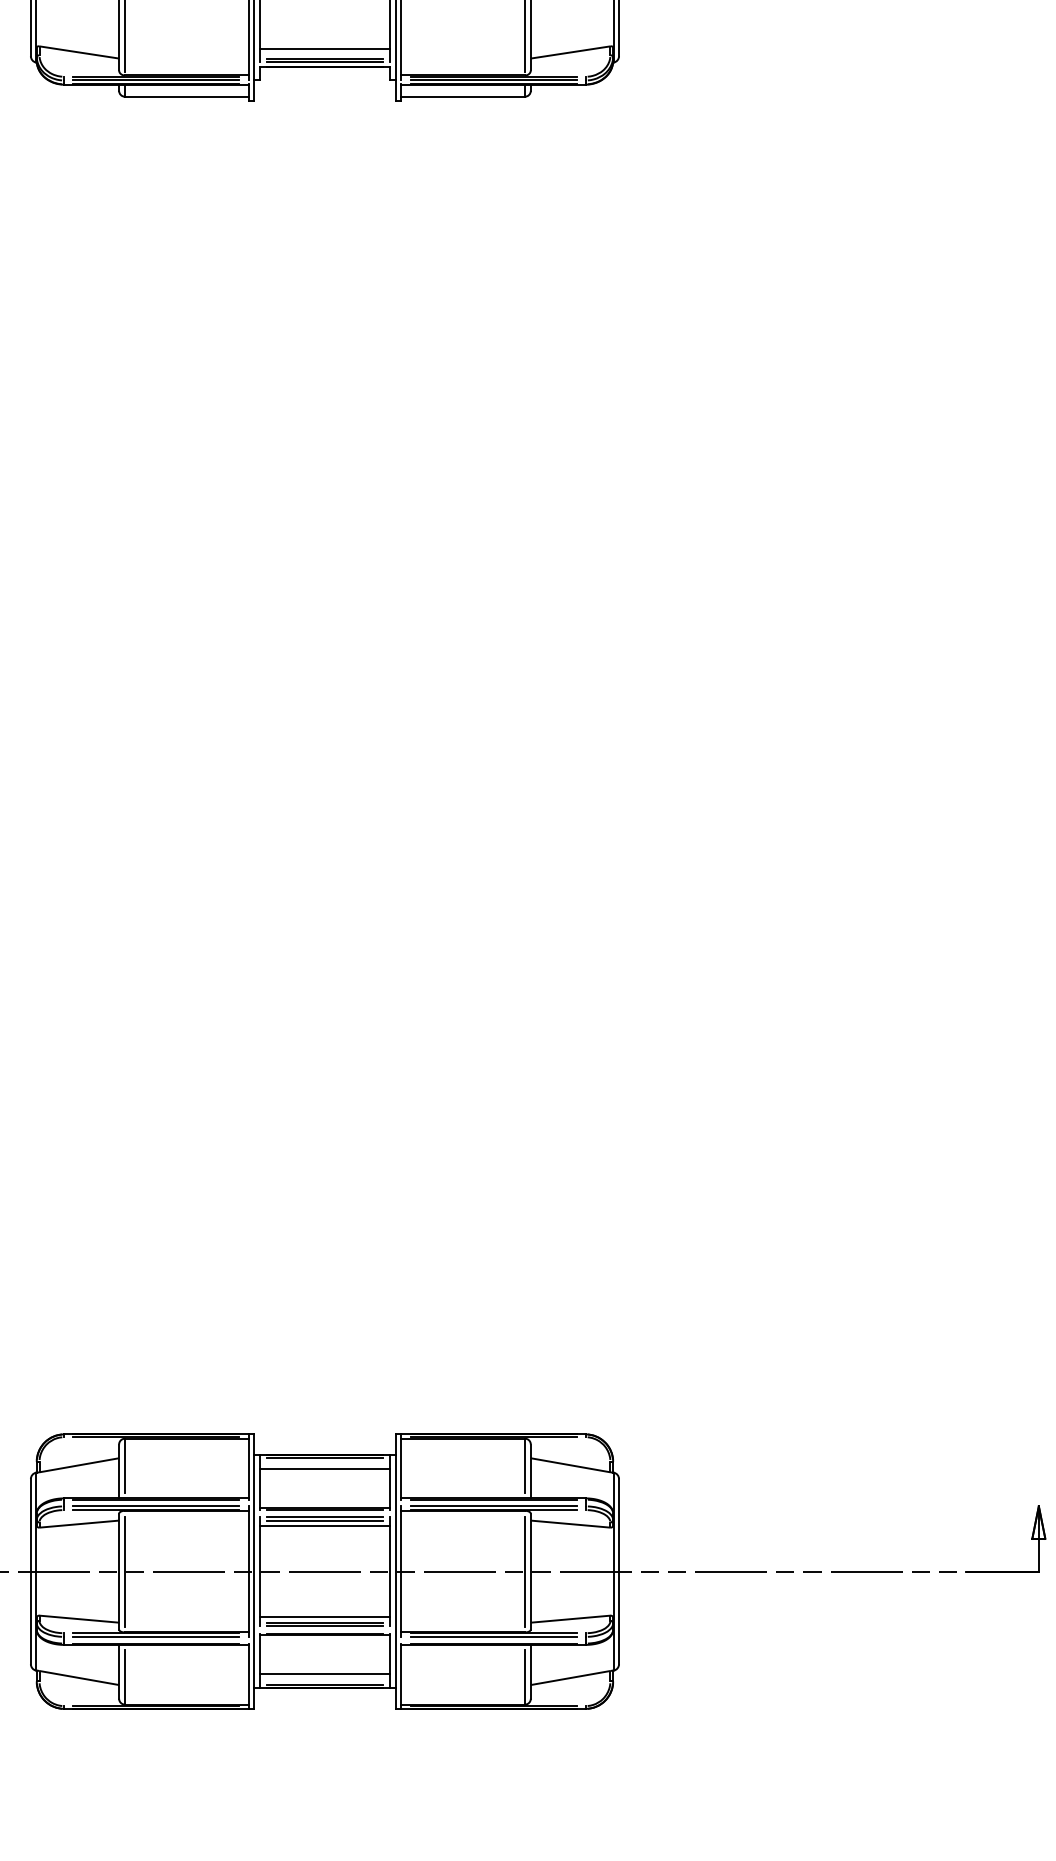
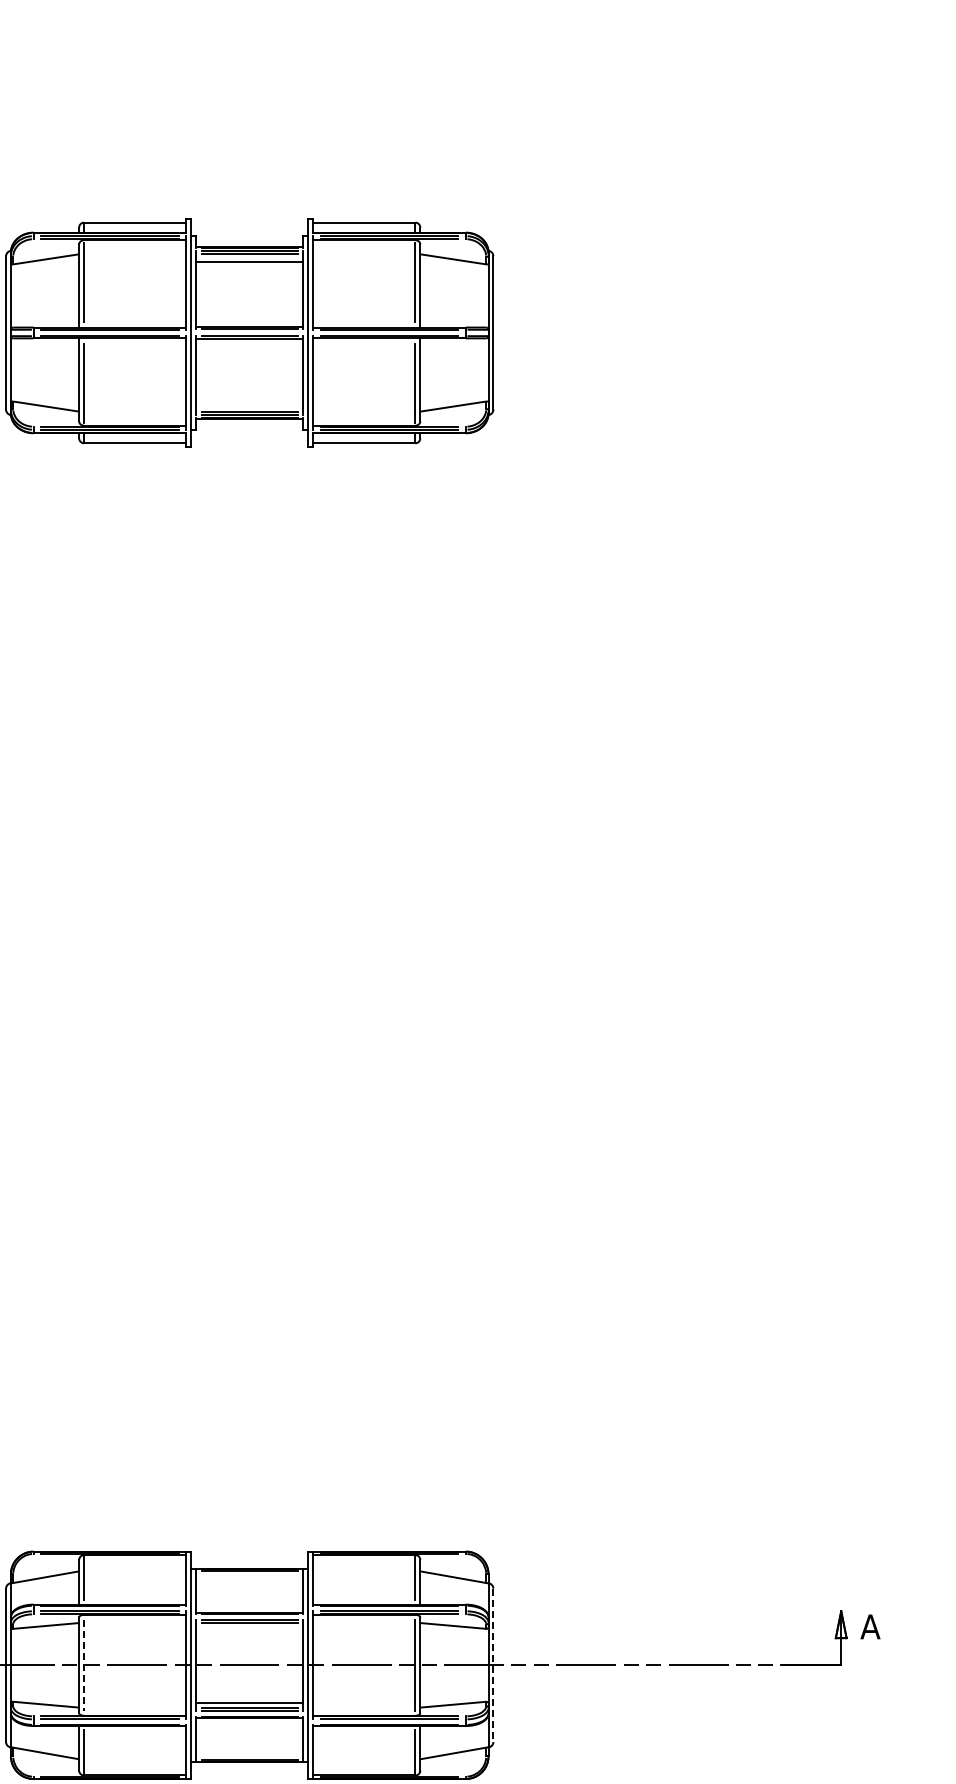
line: (324, 48) -> (249, 403), removed
line: (324, 1469) -> (249, 1580), removed
line: (324, 1525) -> (249, 1627), removed
line: (125, 1571) -> (84, 1665), solid -> dashed
line: (619, 1571) -> (493, 1665), solid -> dashed
line: (324, 1674) -> (249, 1750), removed

